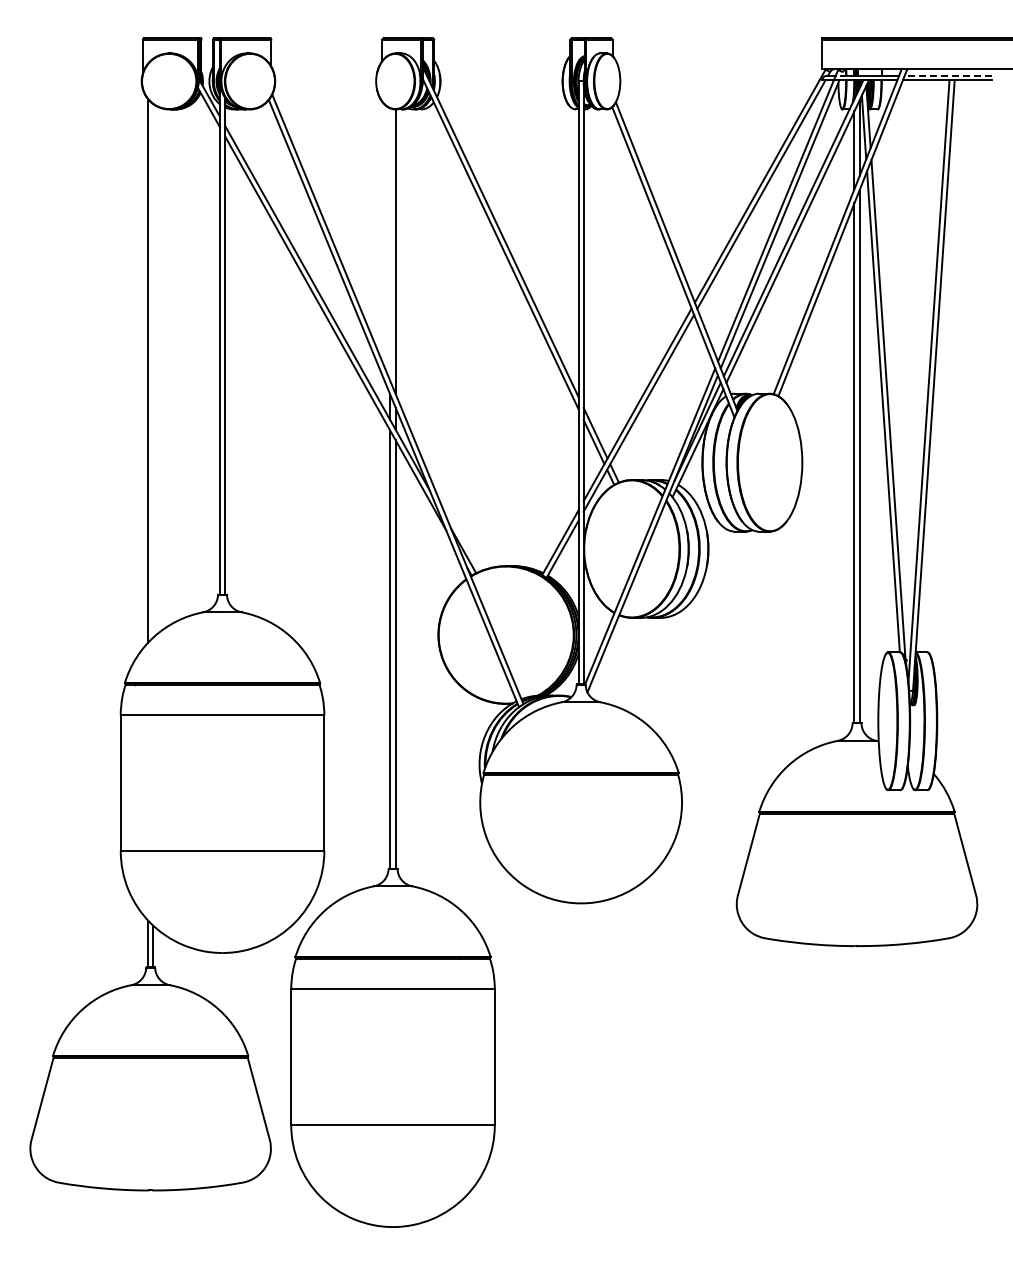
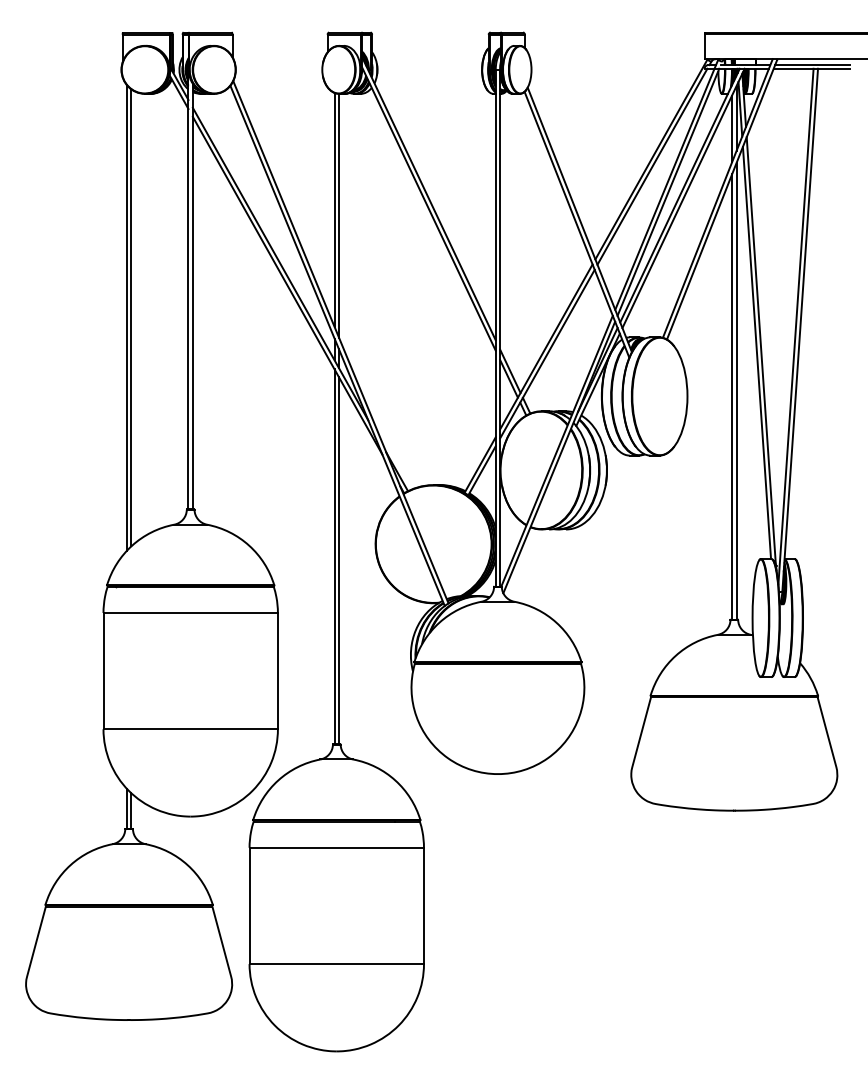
line: (948, 75) -> (812, 64), dashed -> solid
line: (390, 244) -> (334, 209), added
line: (153, 370) -> (131, 317), added

